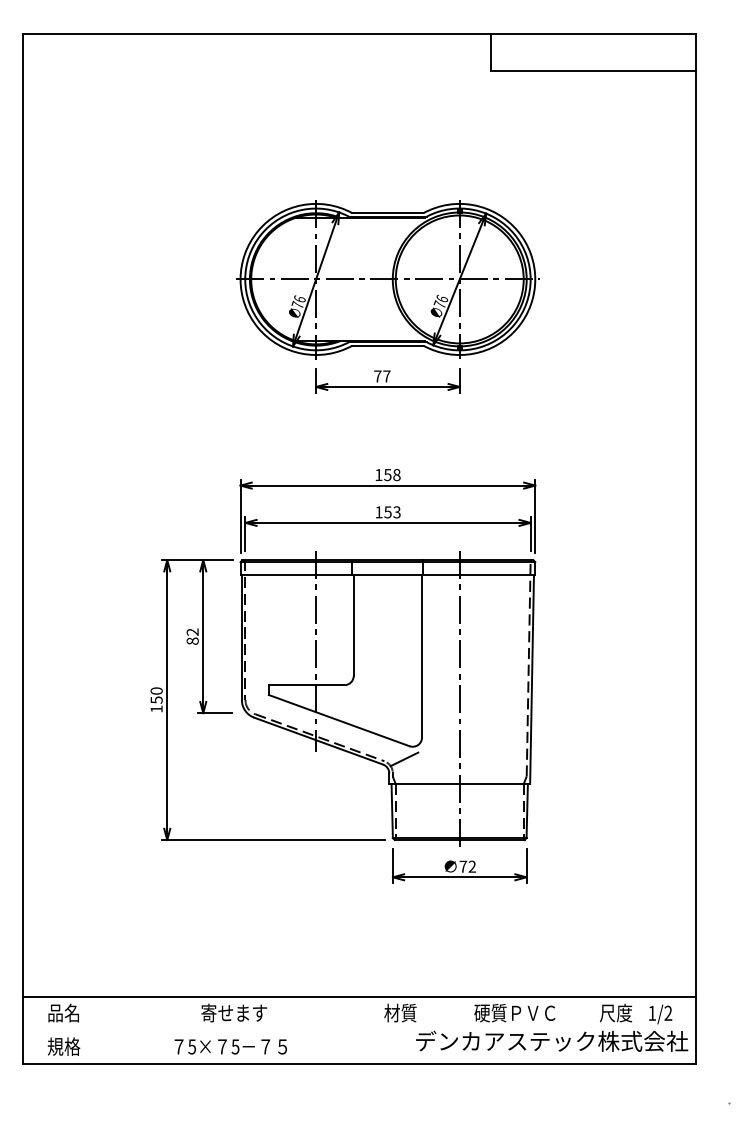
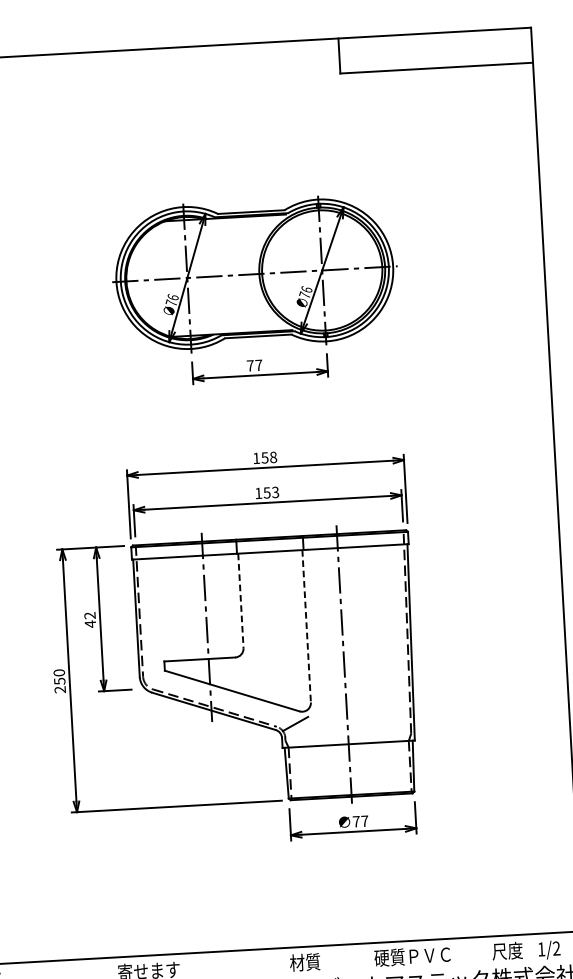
line: (353, 626) -> (240, 601), solid -> dashed
text: (192, 641) -> (90, 624), 82 -> 42
line: (422, 656) -> (307, 626), solid -> dashed
text: (156, 708) -> (60, 689), 150 -> 250
text: (472, 866) -> (365, 821), 72 -> 77

